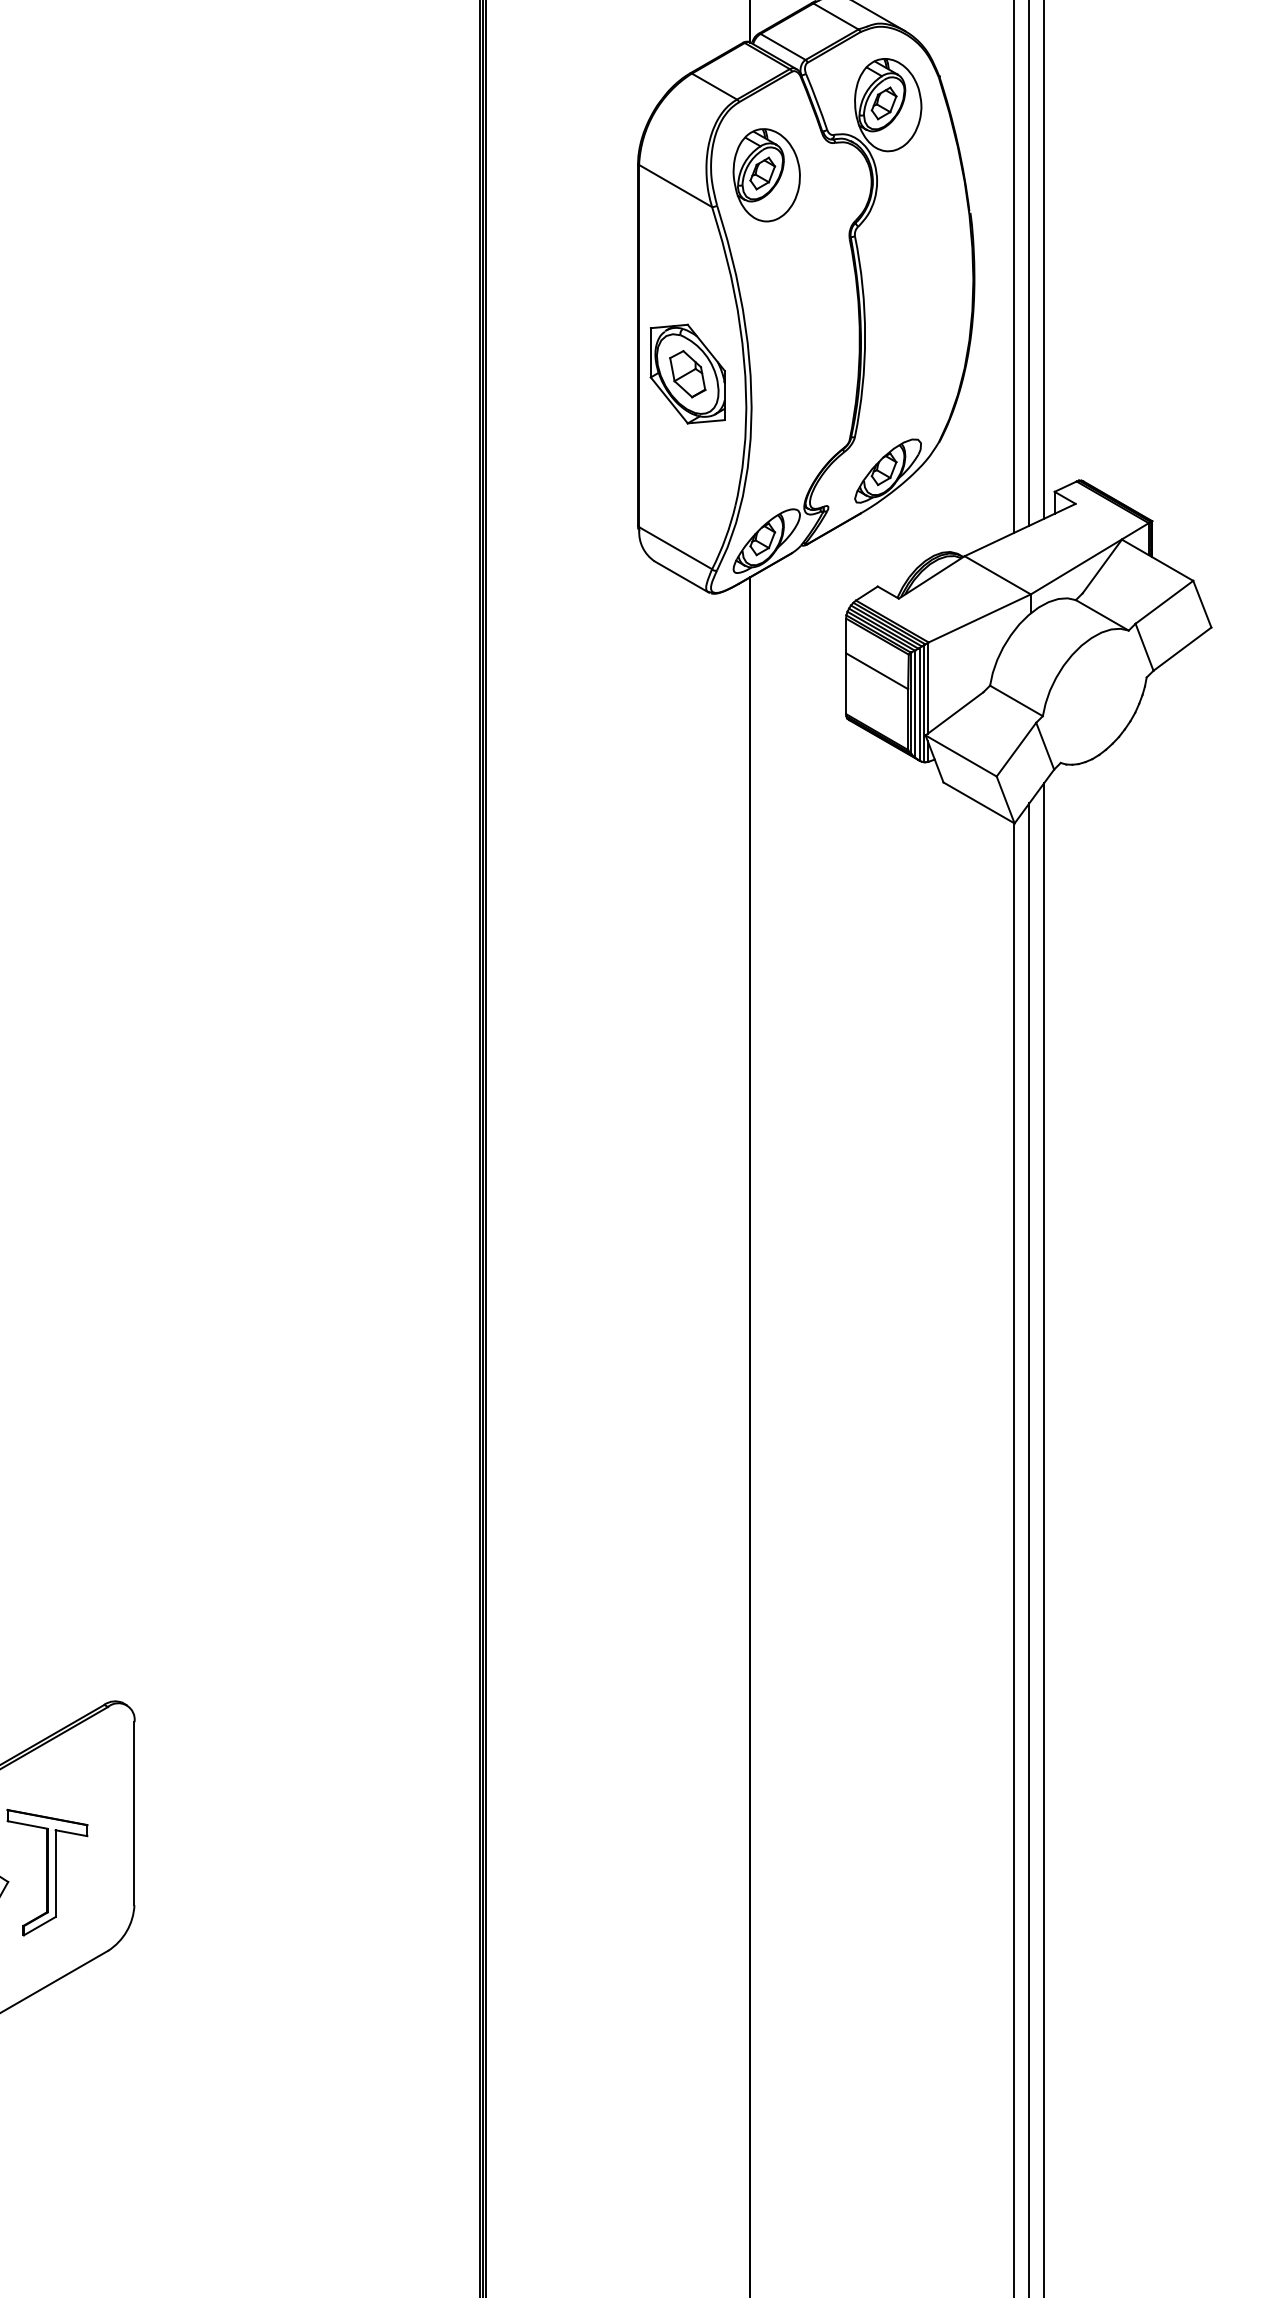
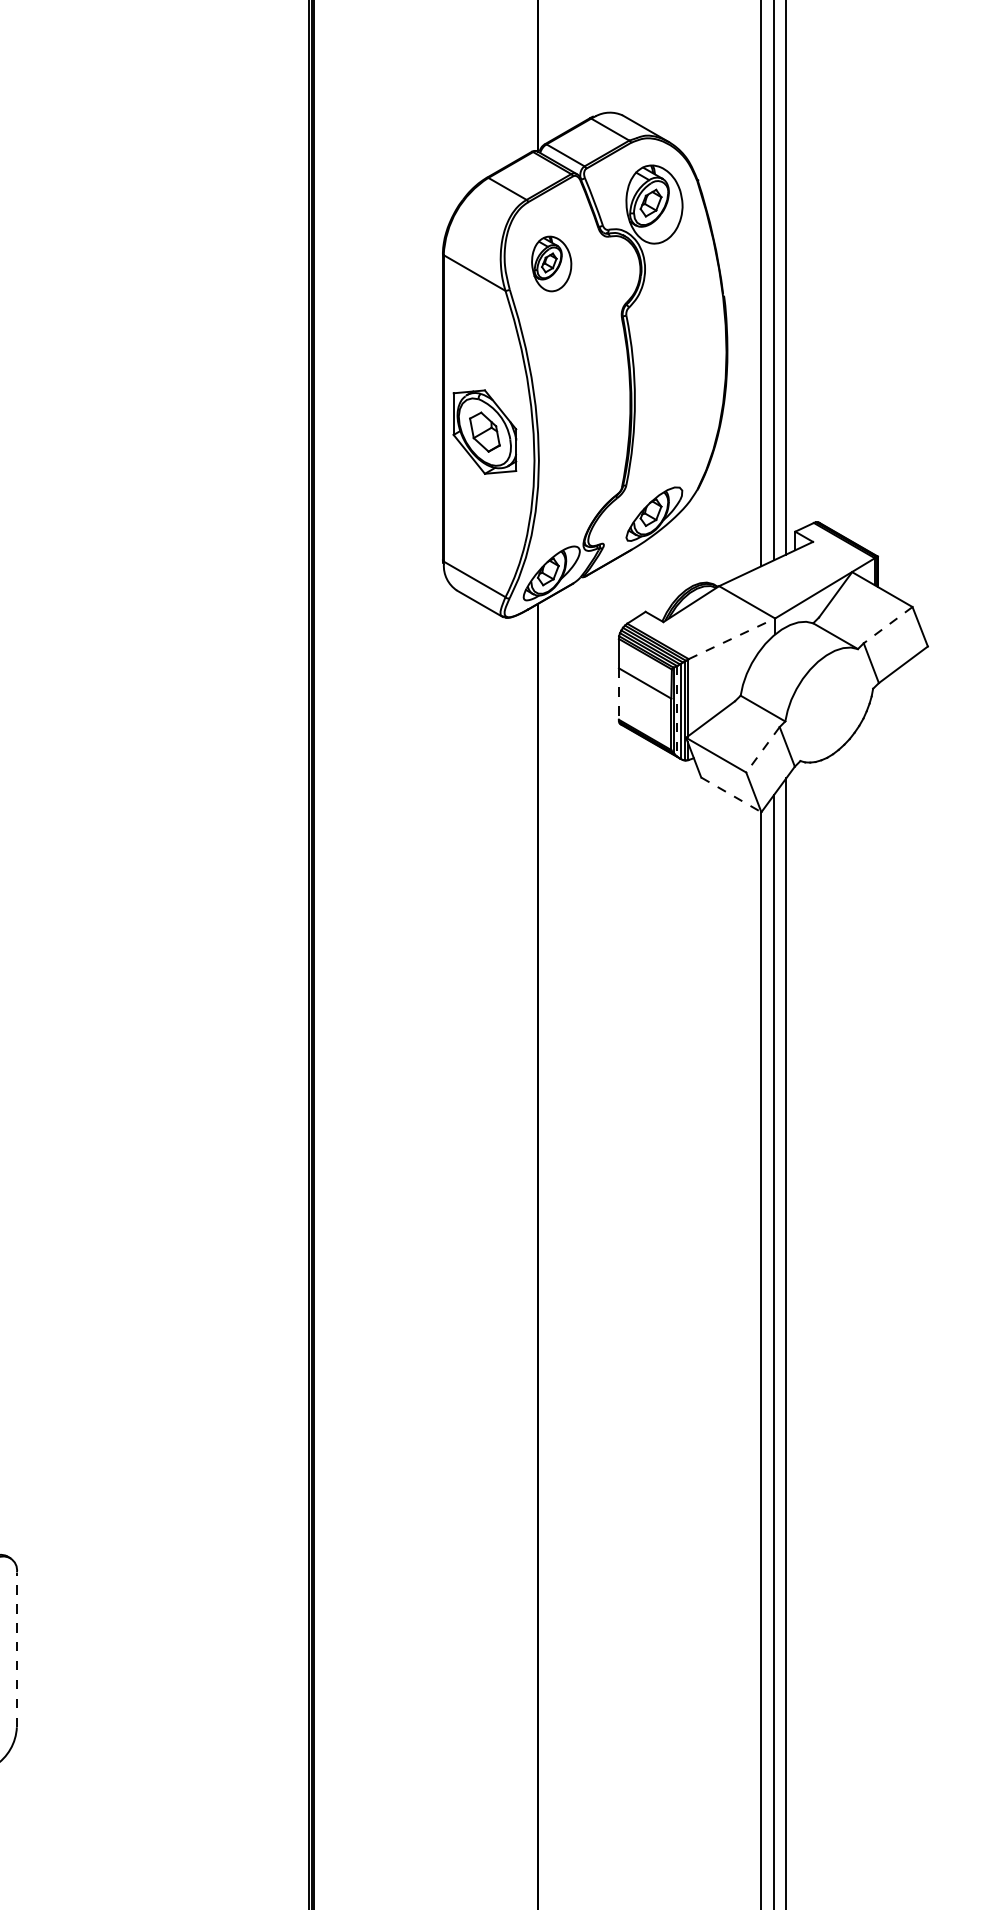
part: (766, 175) -> (551, 264), size x0.7
line: (1164, 602) -> (888, 625), solid -> dashed
line: (980, 618) -> (732, 638), solid -> dashed
line: (846, 684) -> (619, 694), solid -> dashed
line: (915, 704) -> (677, 711), solid -> dashed
line: (1016, 750) -> (763, 750), solid -> dashed
line: (979, 803) -> (731, 795), solid -> dashed
line: (134, 1813) -> (16, 1649), solid -> dashed

